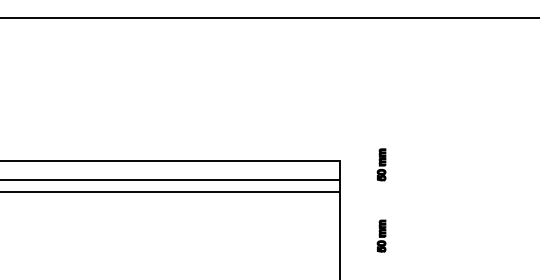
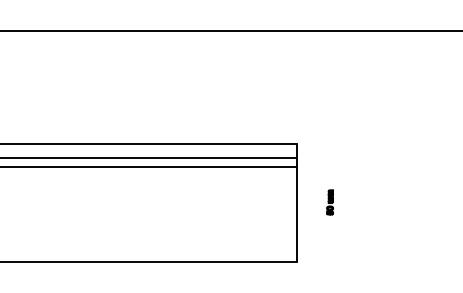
part: (380, 164) -> (329, 146), removed

